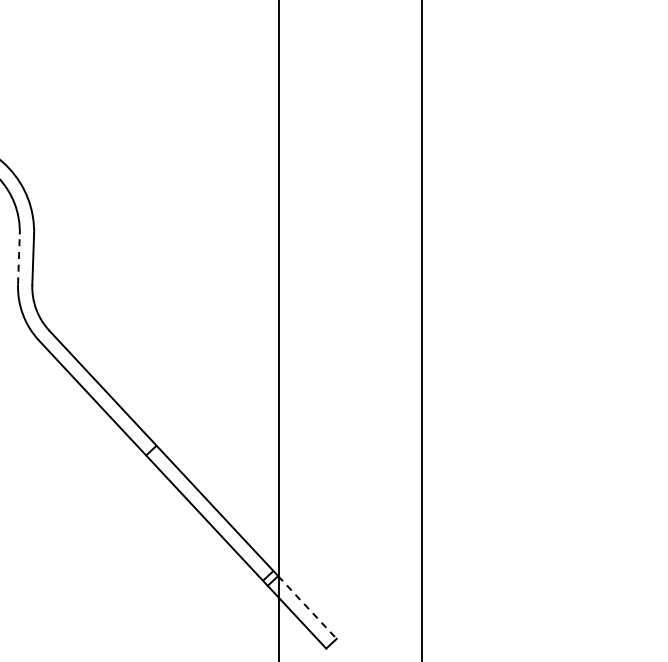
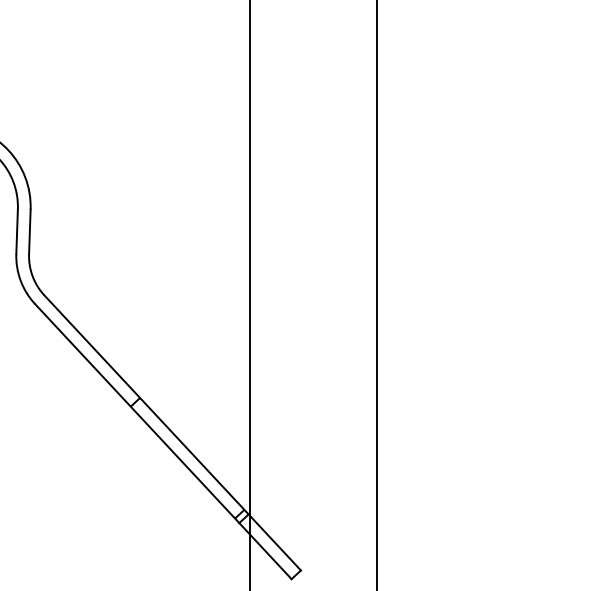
line: (18, 259) -> (16, 231), dashed -> solid
line: (307, 607) -> (274, 542), dashed -> solid

